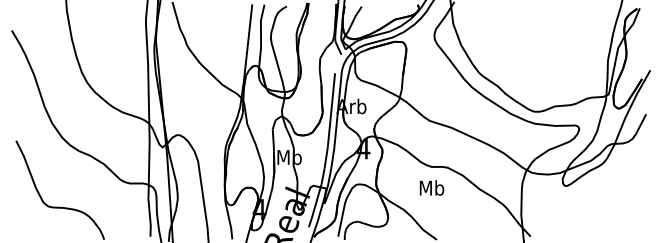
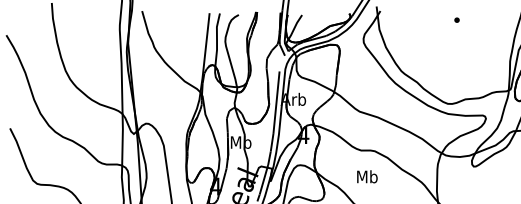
part: (544, 12) -> (456, 20), added
text: (431, 187) -> (366, 176), moved

